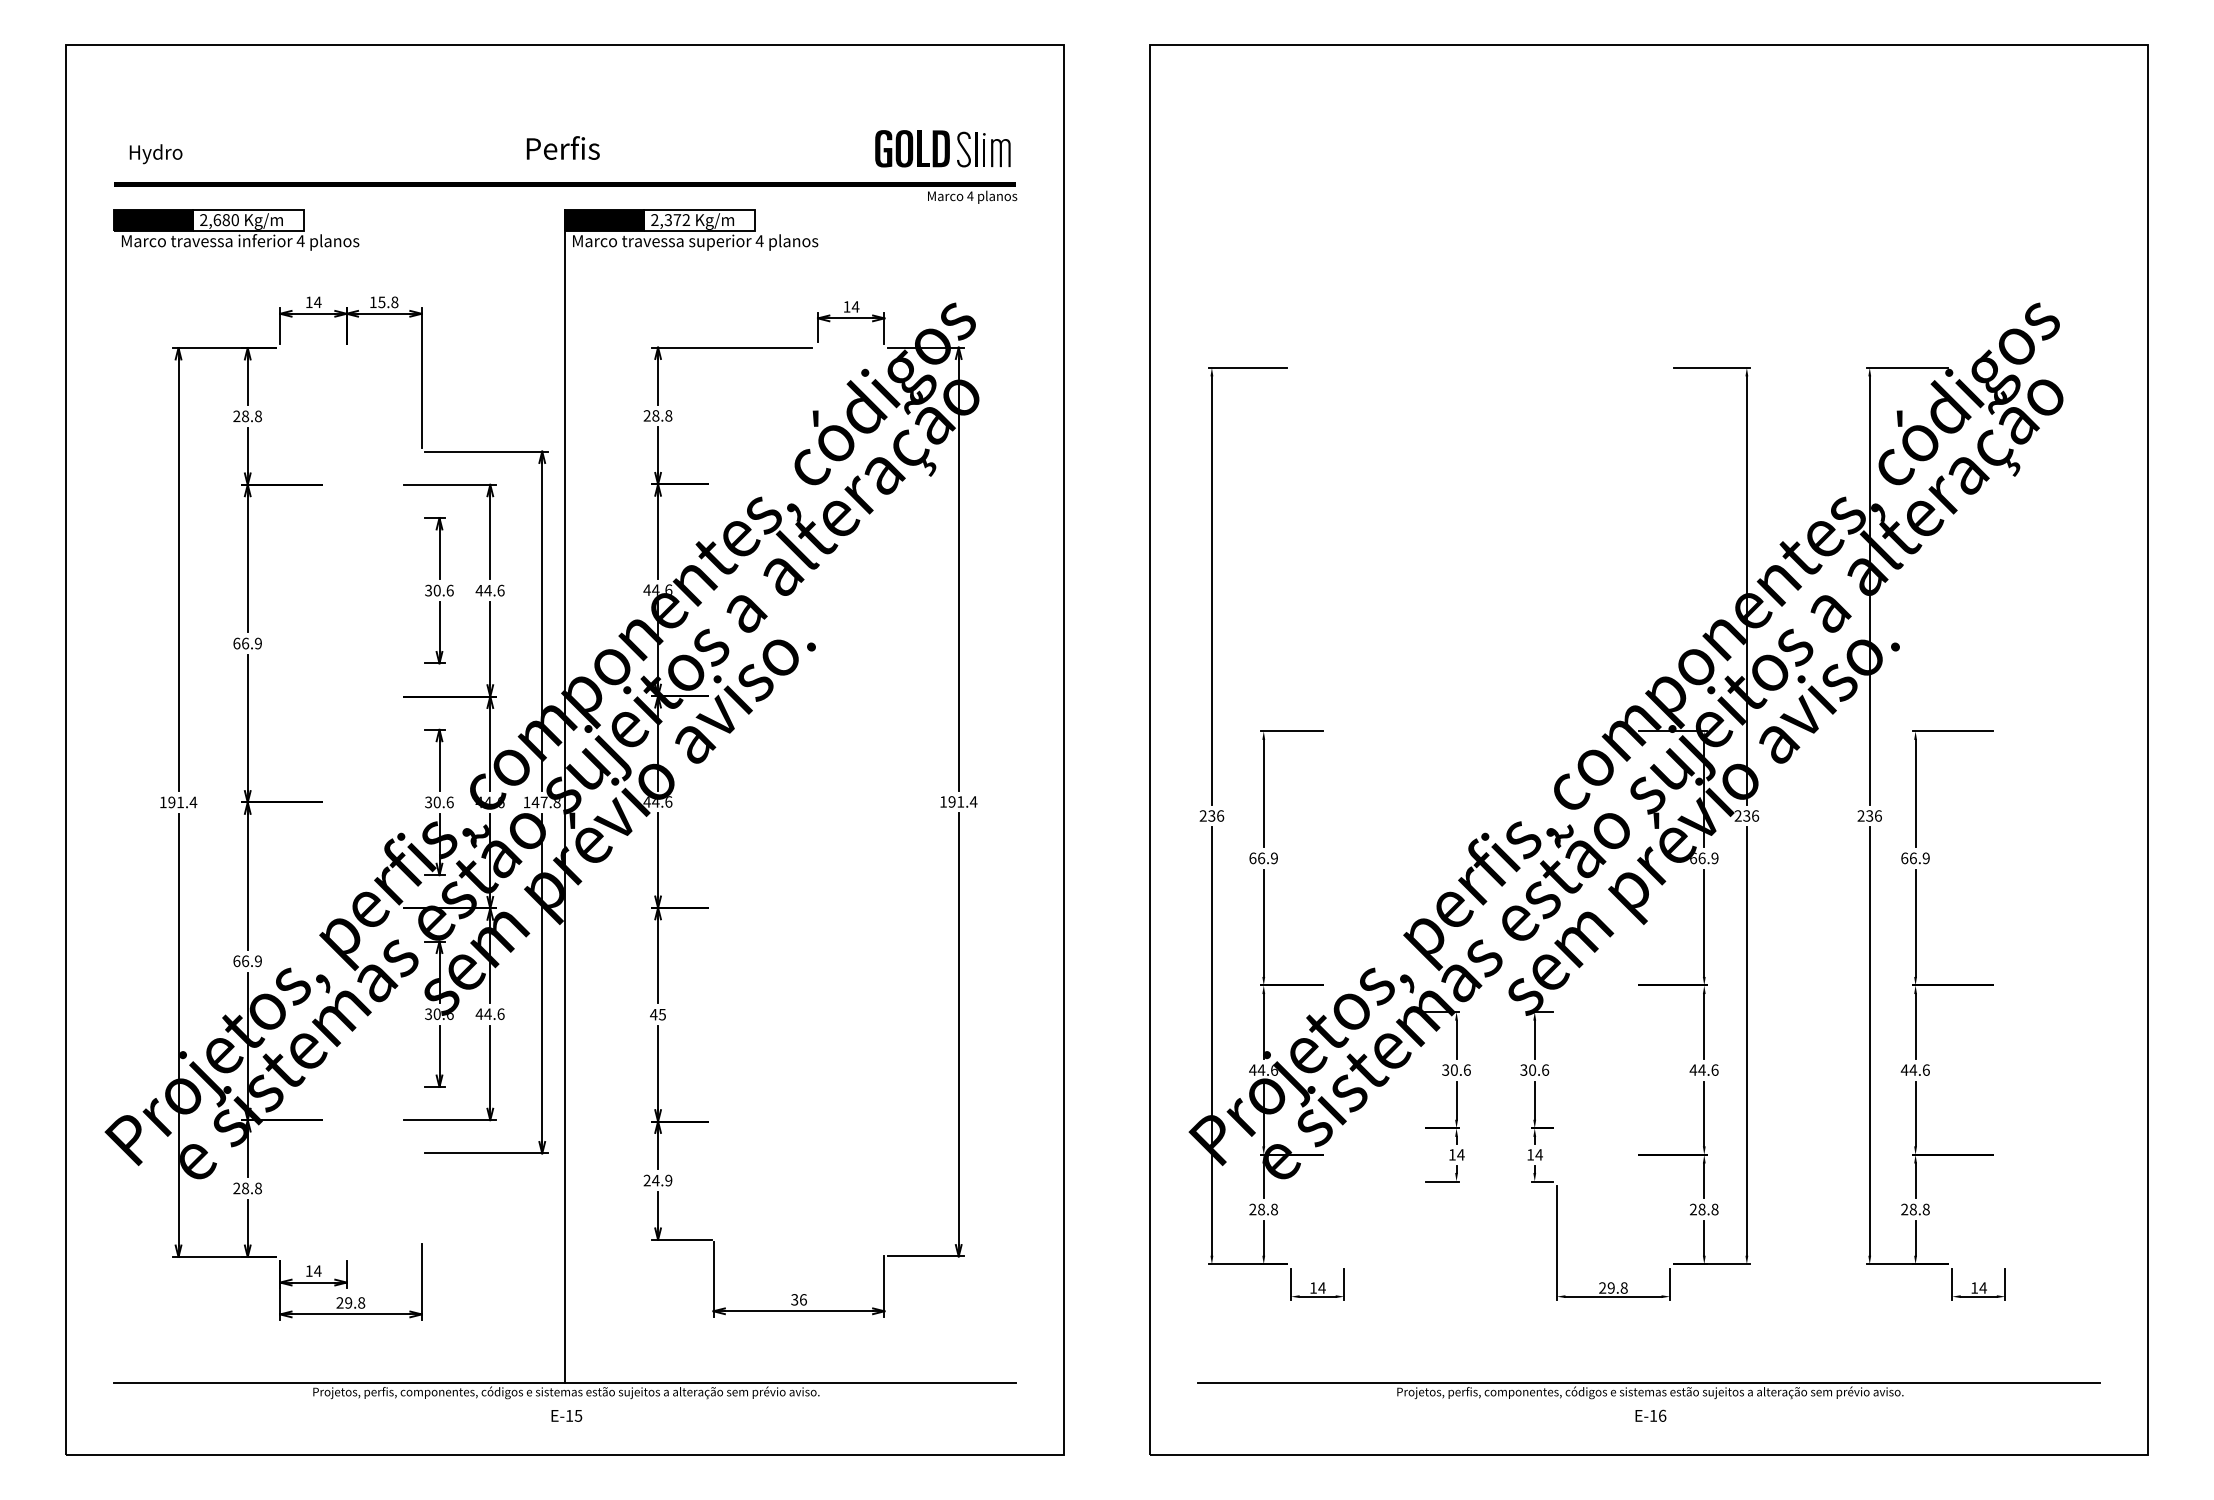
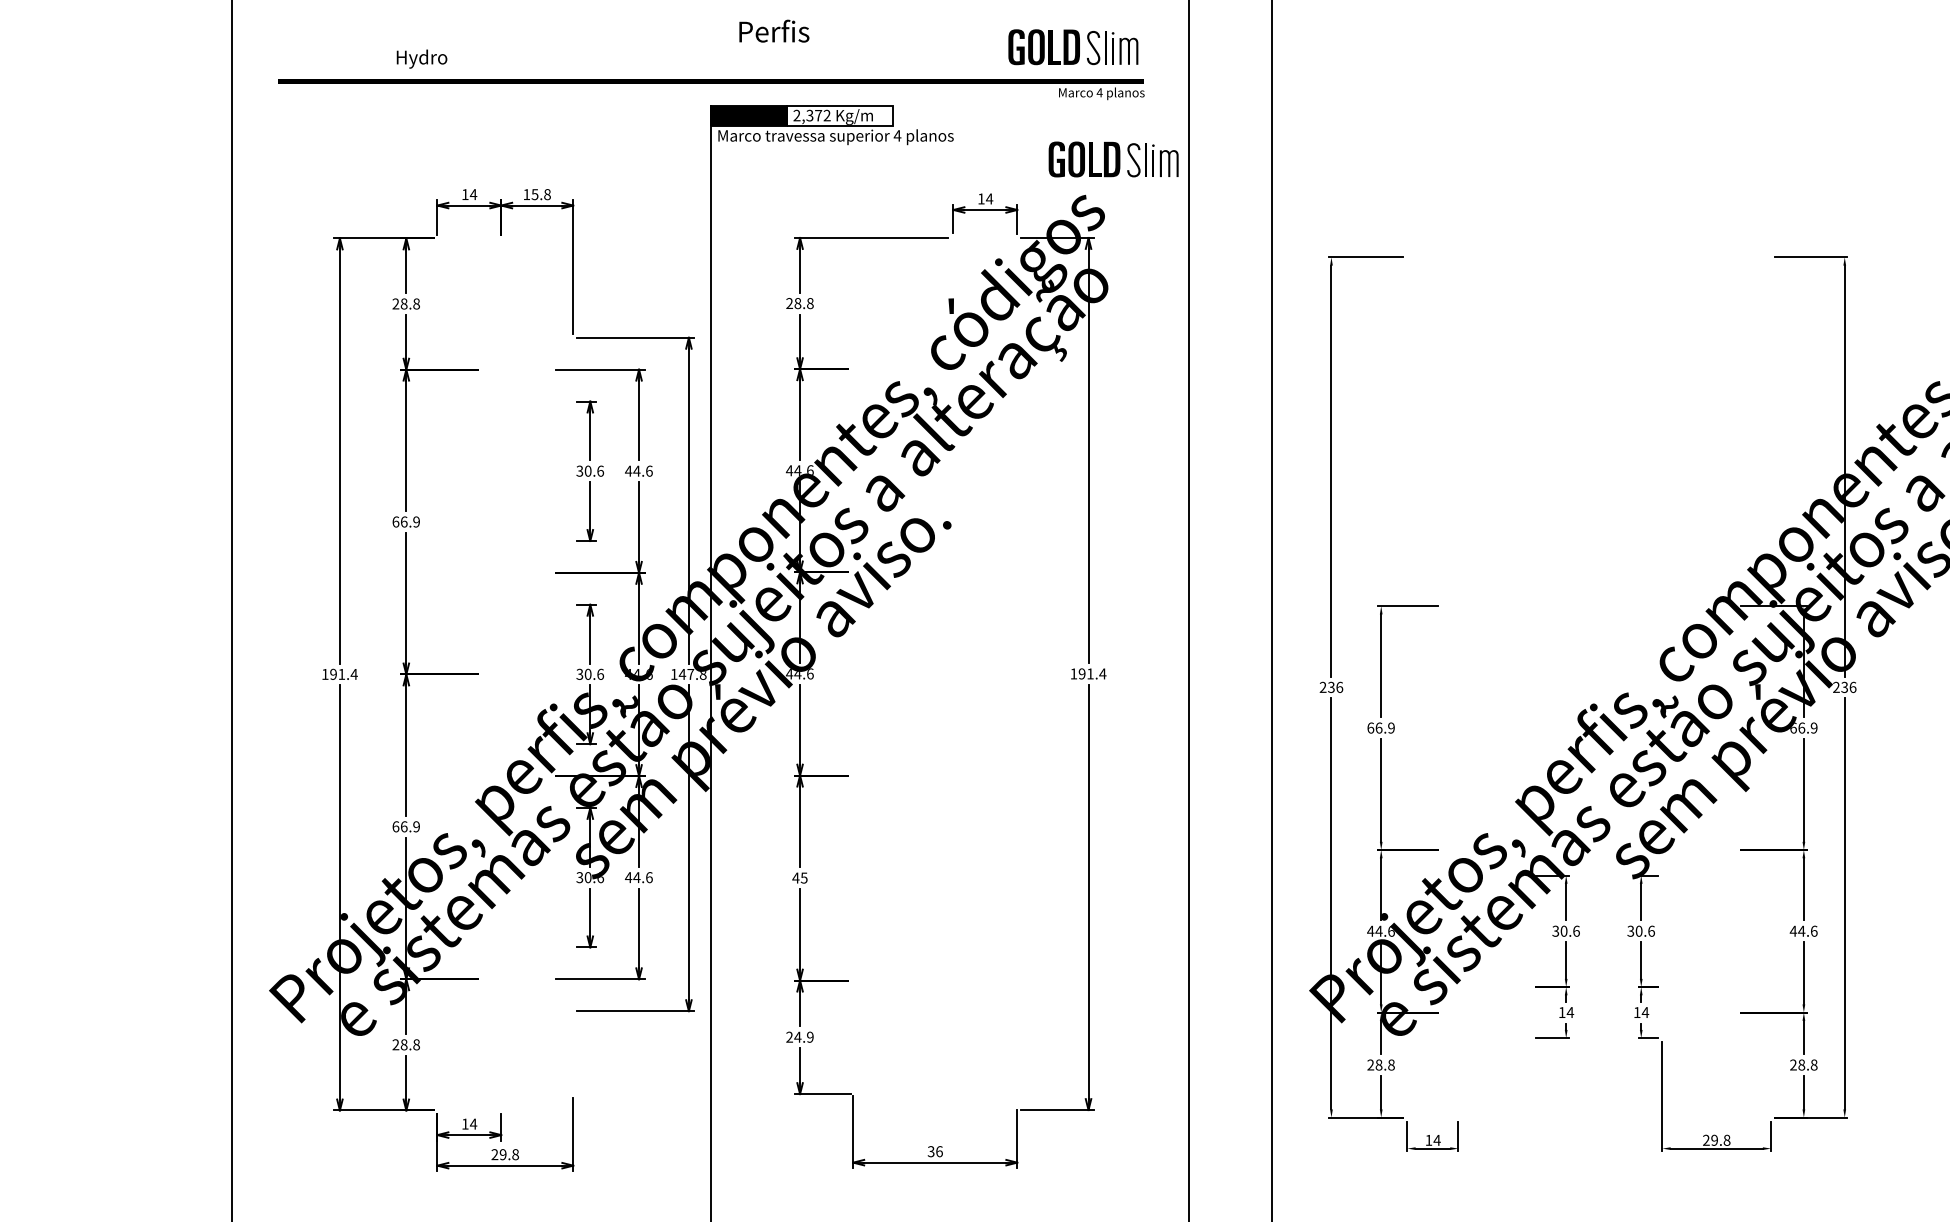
text: (562, 147) -> (773, 30), moved
text: (155, 154) -> (421, 59), moved
part: (236, 229) -> (395, 124), removed
part: (984, 265) -> (1113, 159), added

